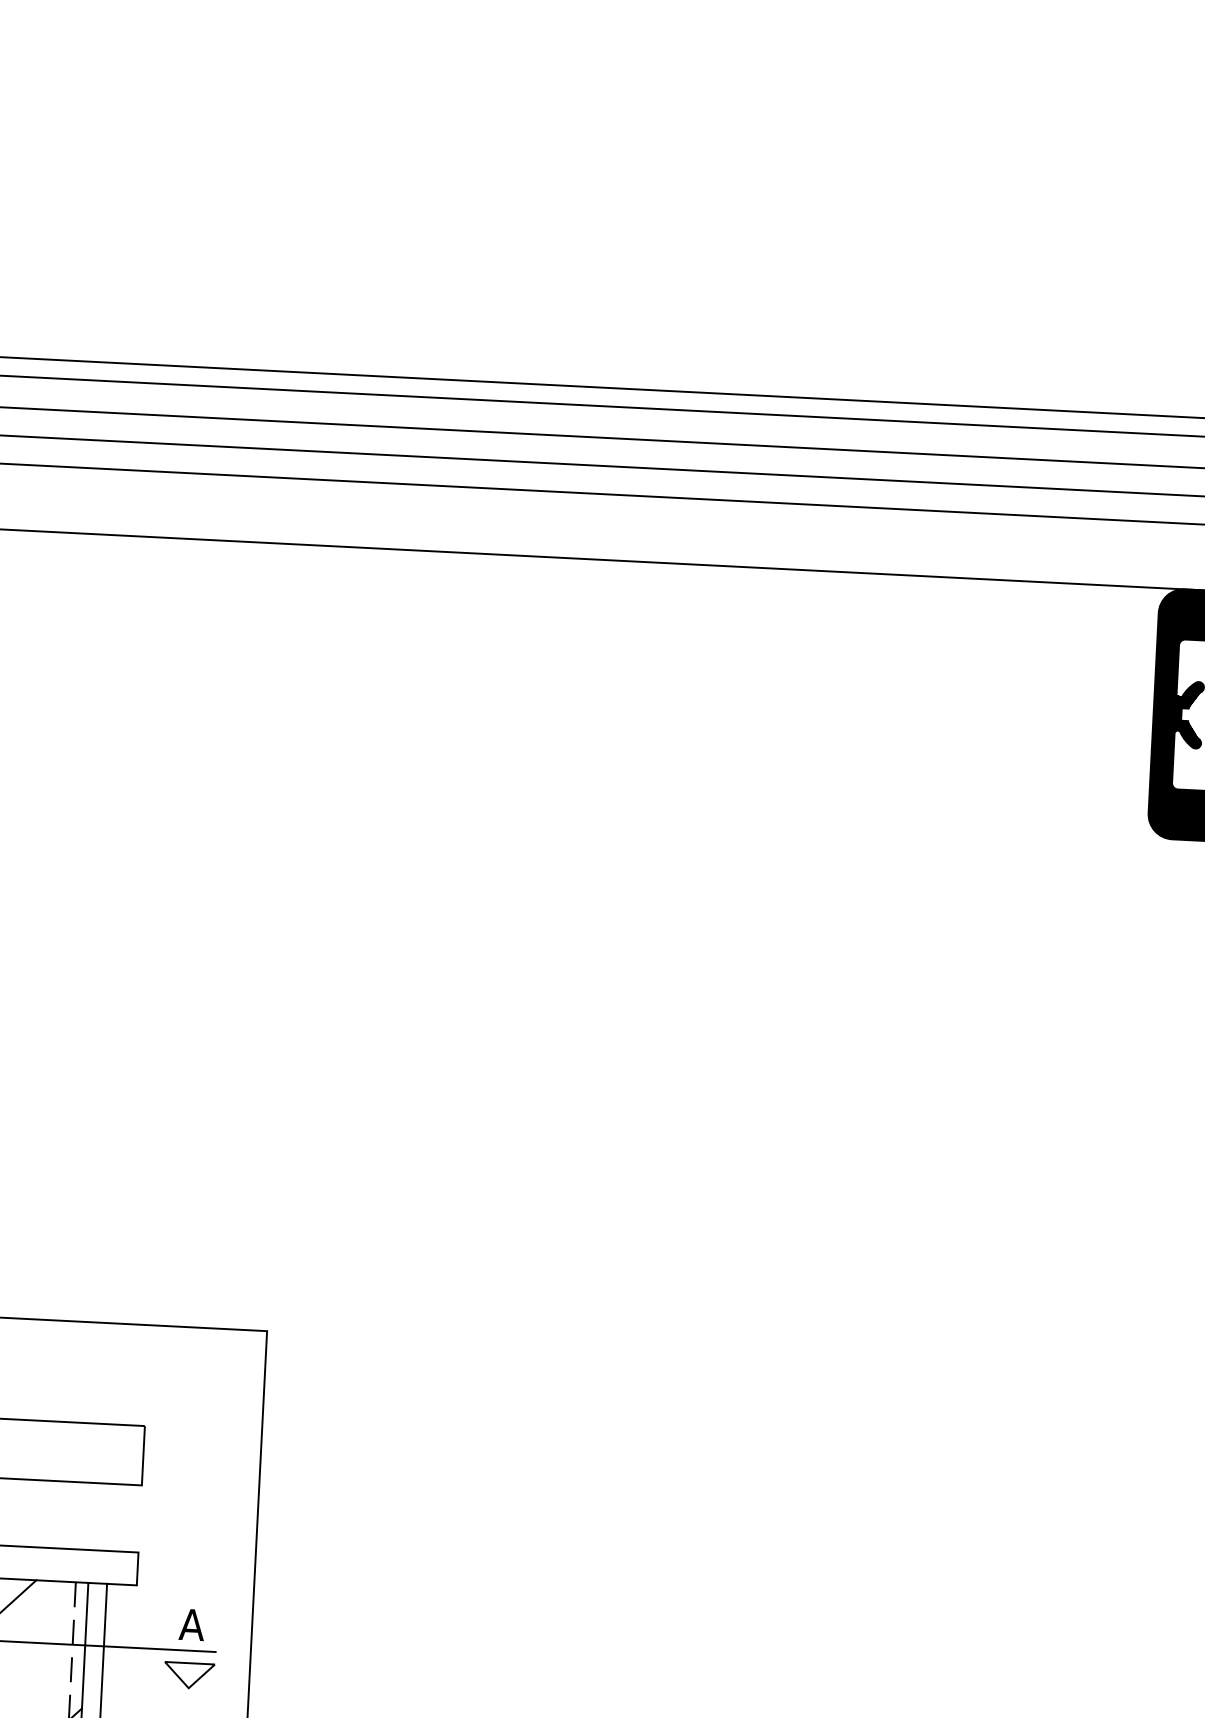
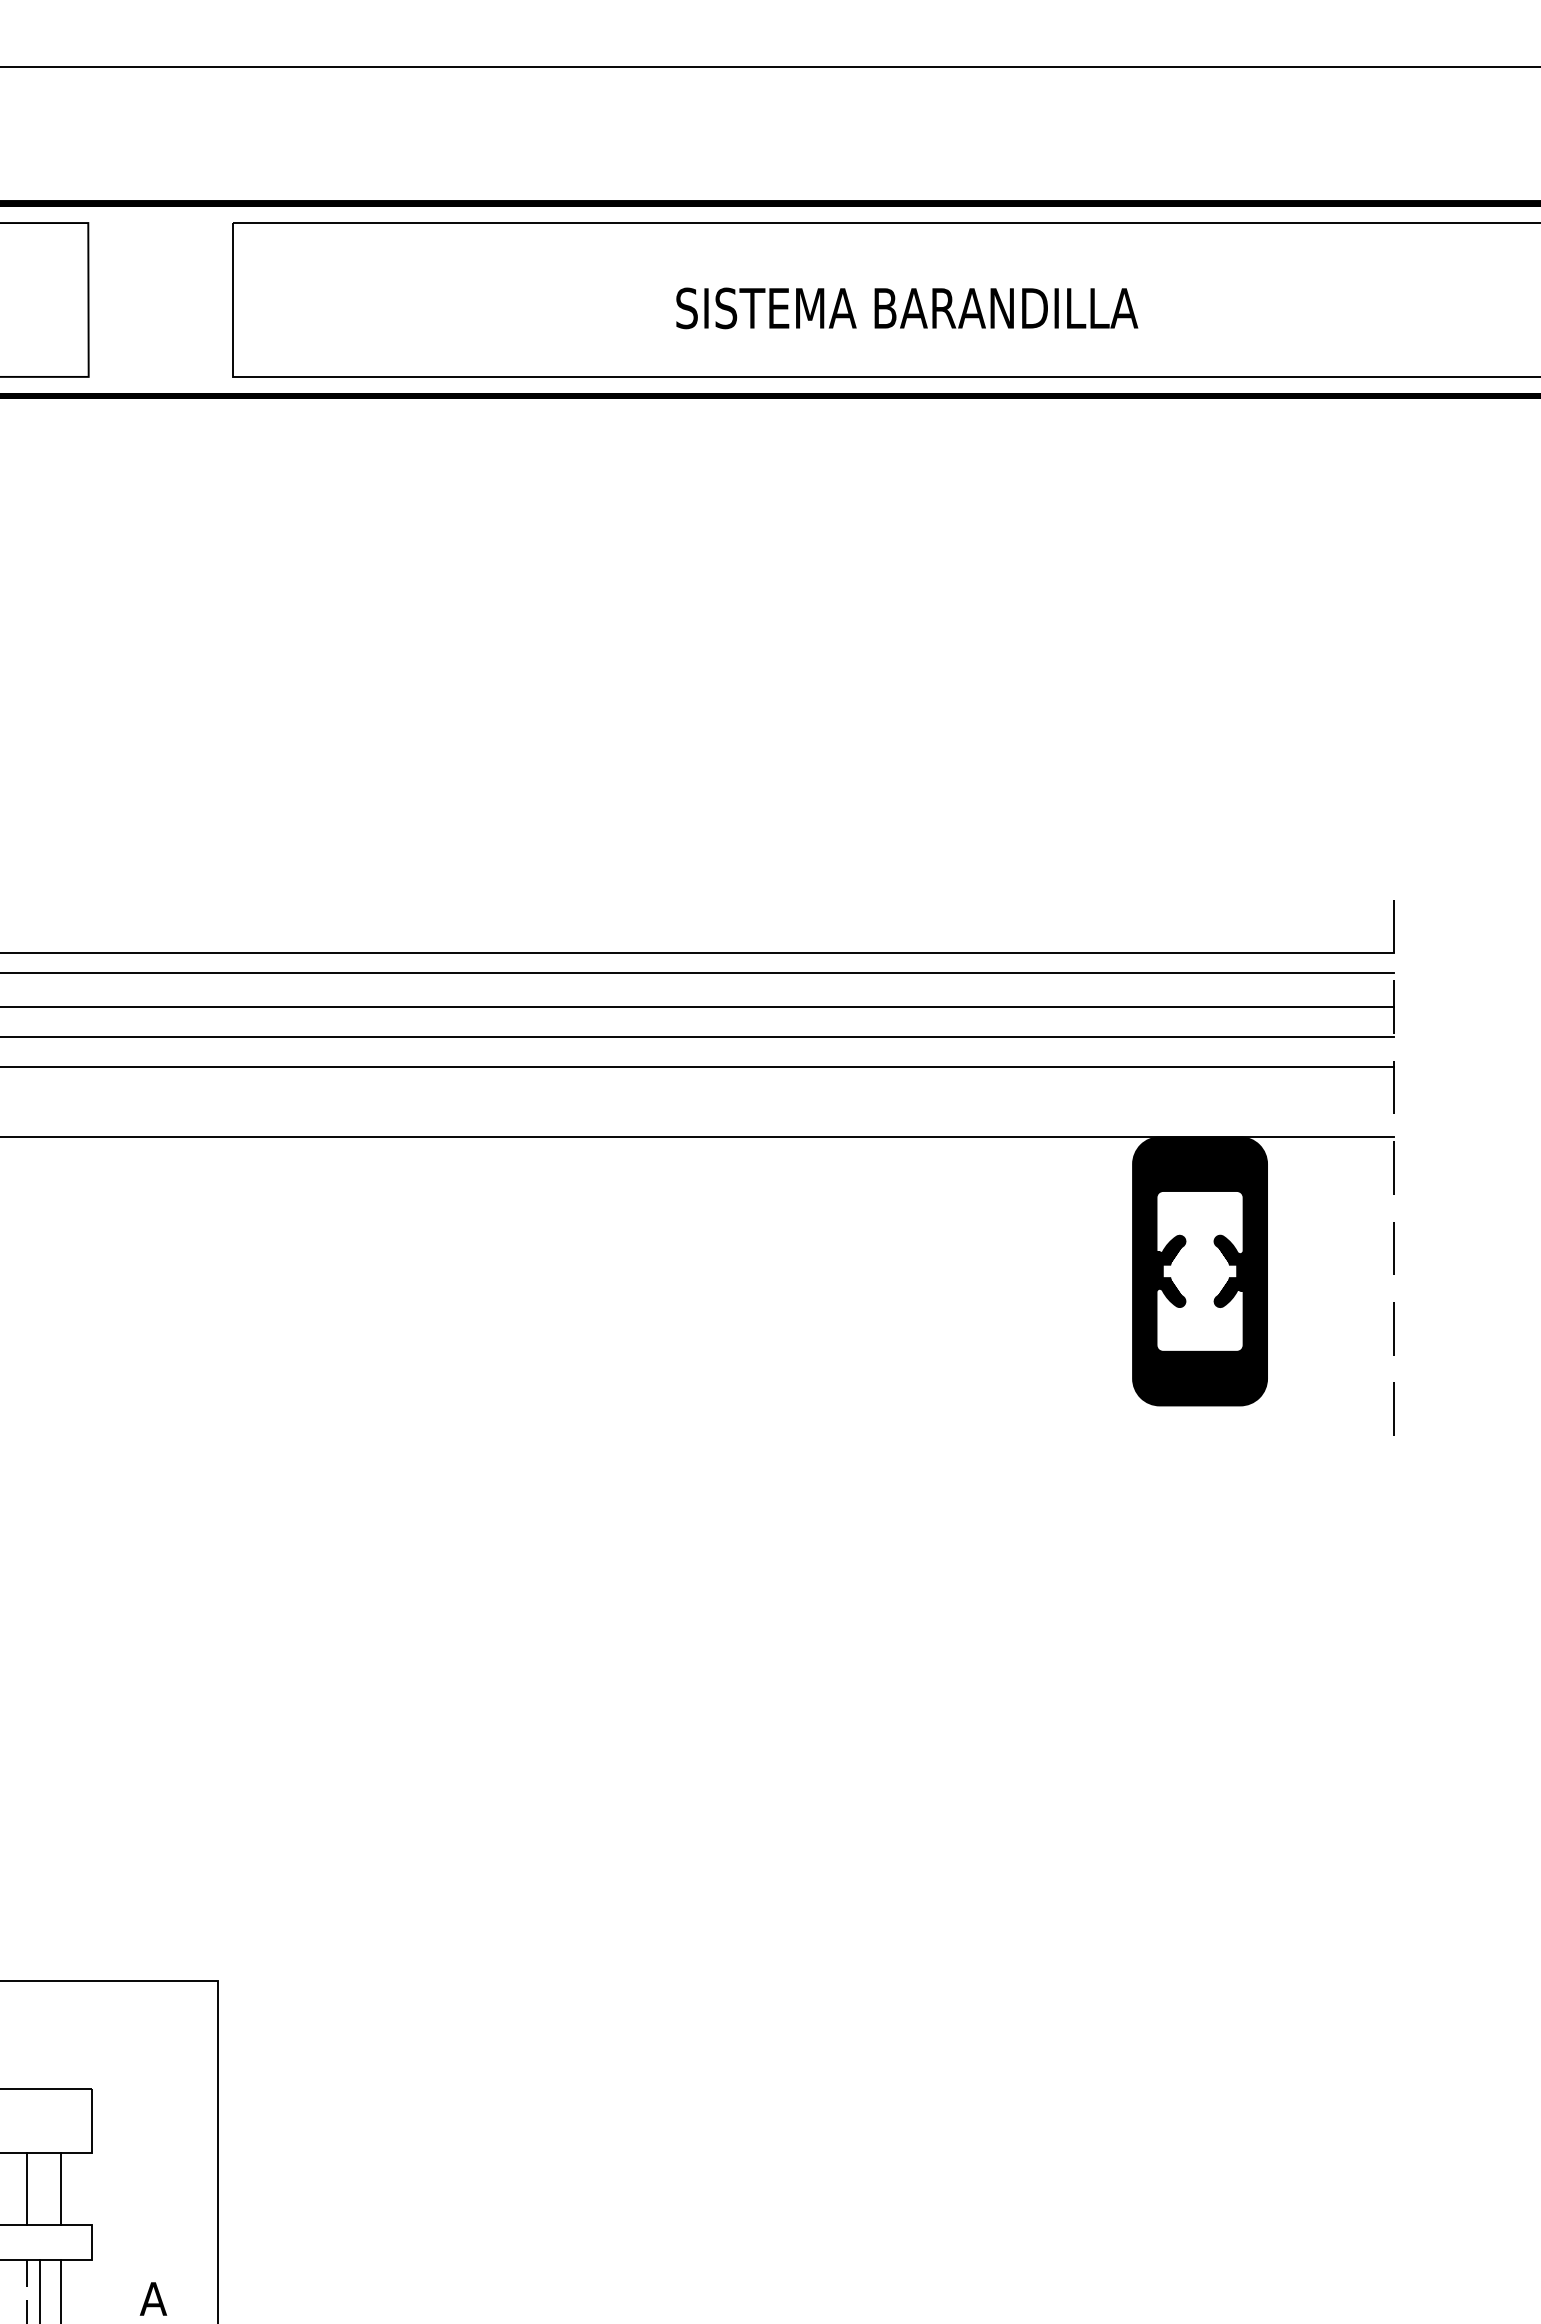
line: (79, 1515) -> (27, 2188), added
line: (110, 1517) -> (60, 2188), added

